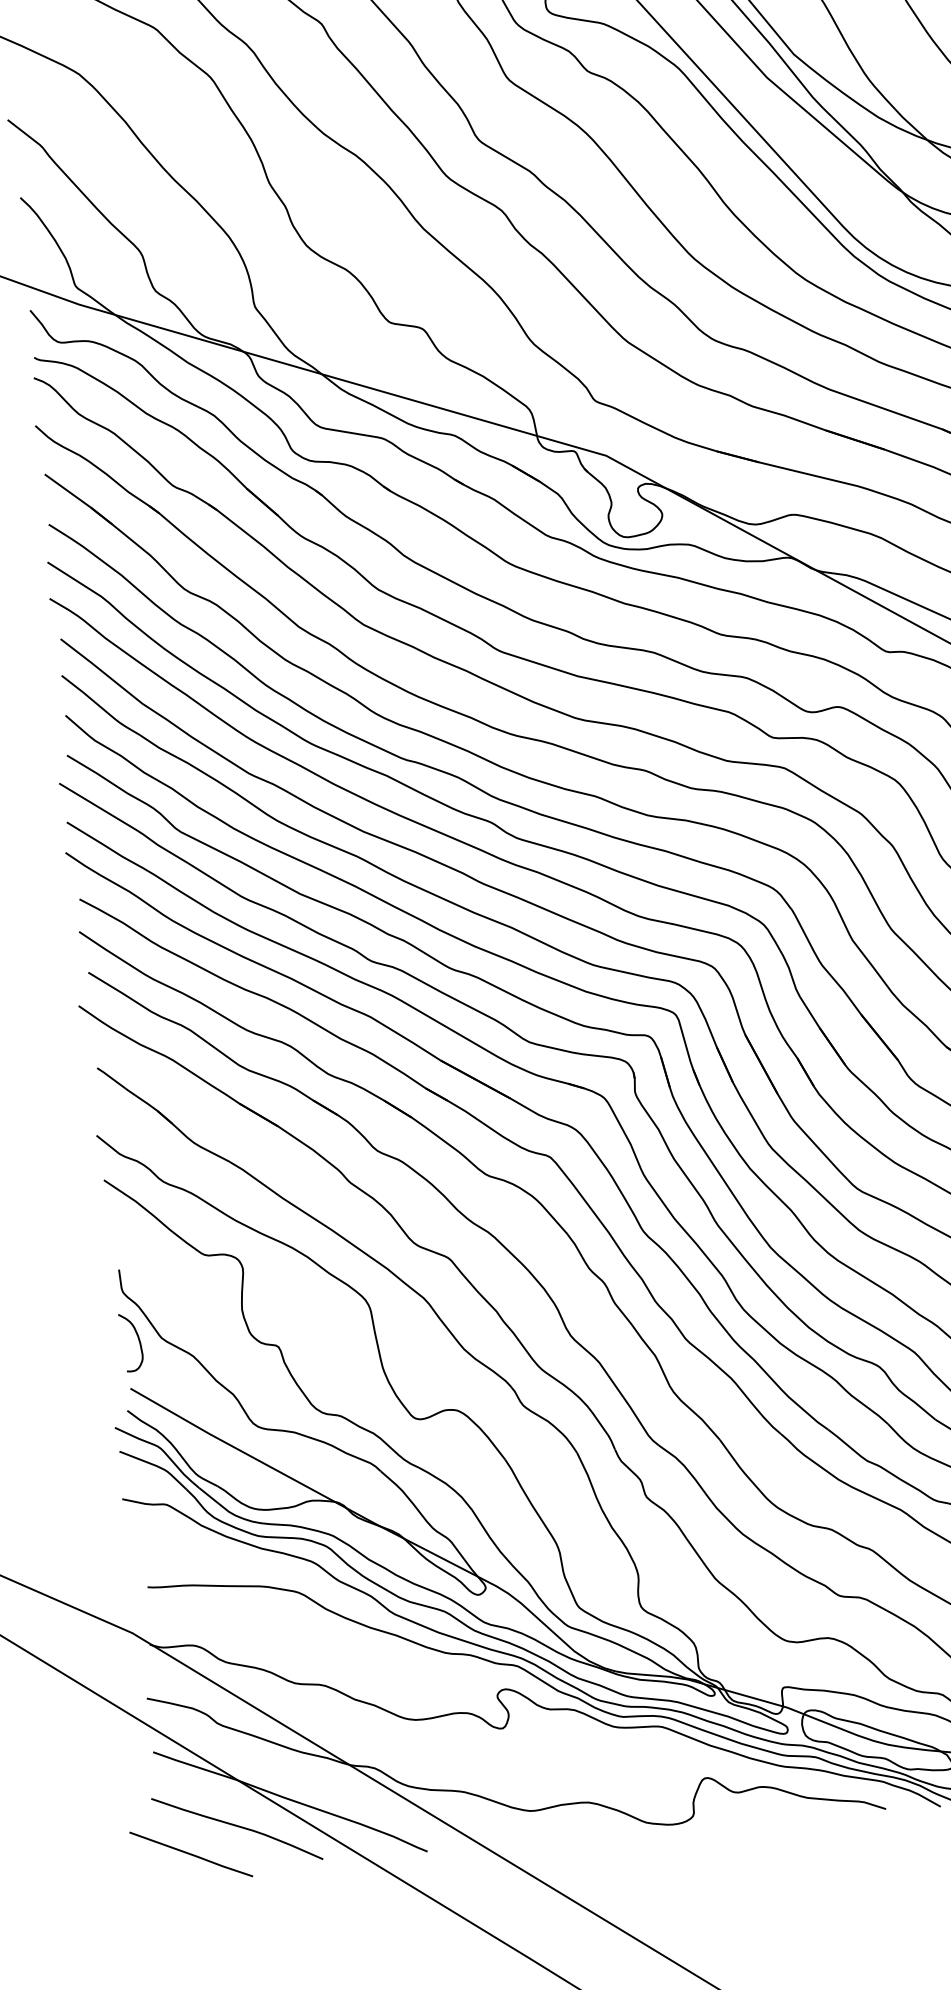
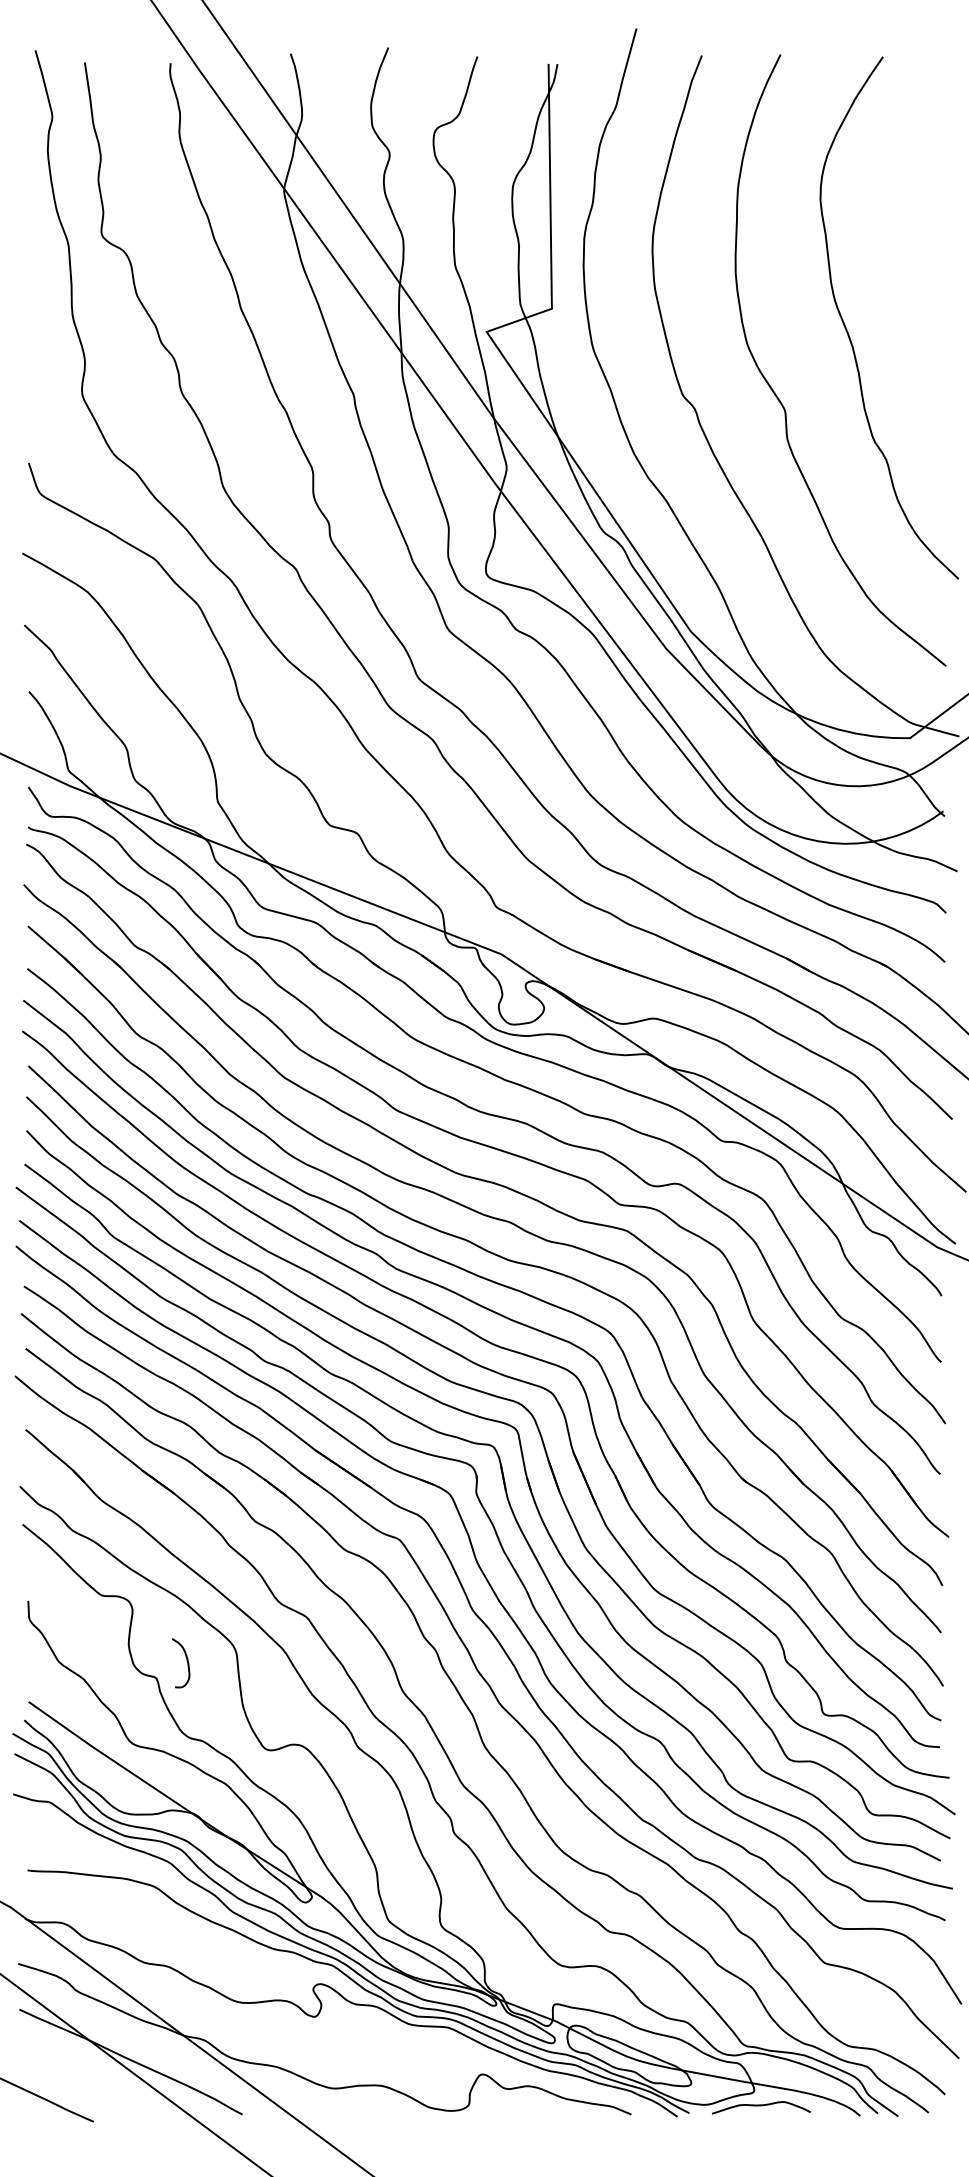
curve: (137, 1338) -> (186, 1660), moved
curve: (237, 1827) -> (84, 2079), removed

